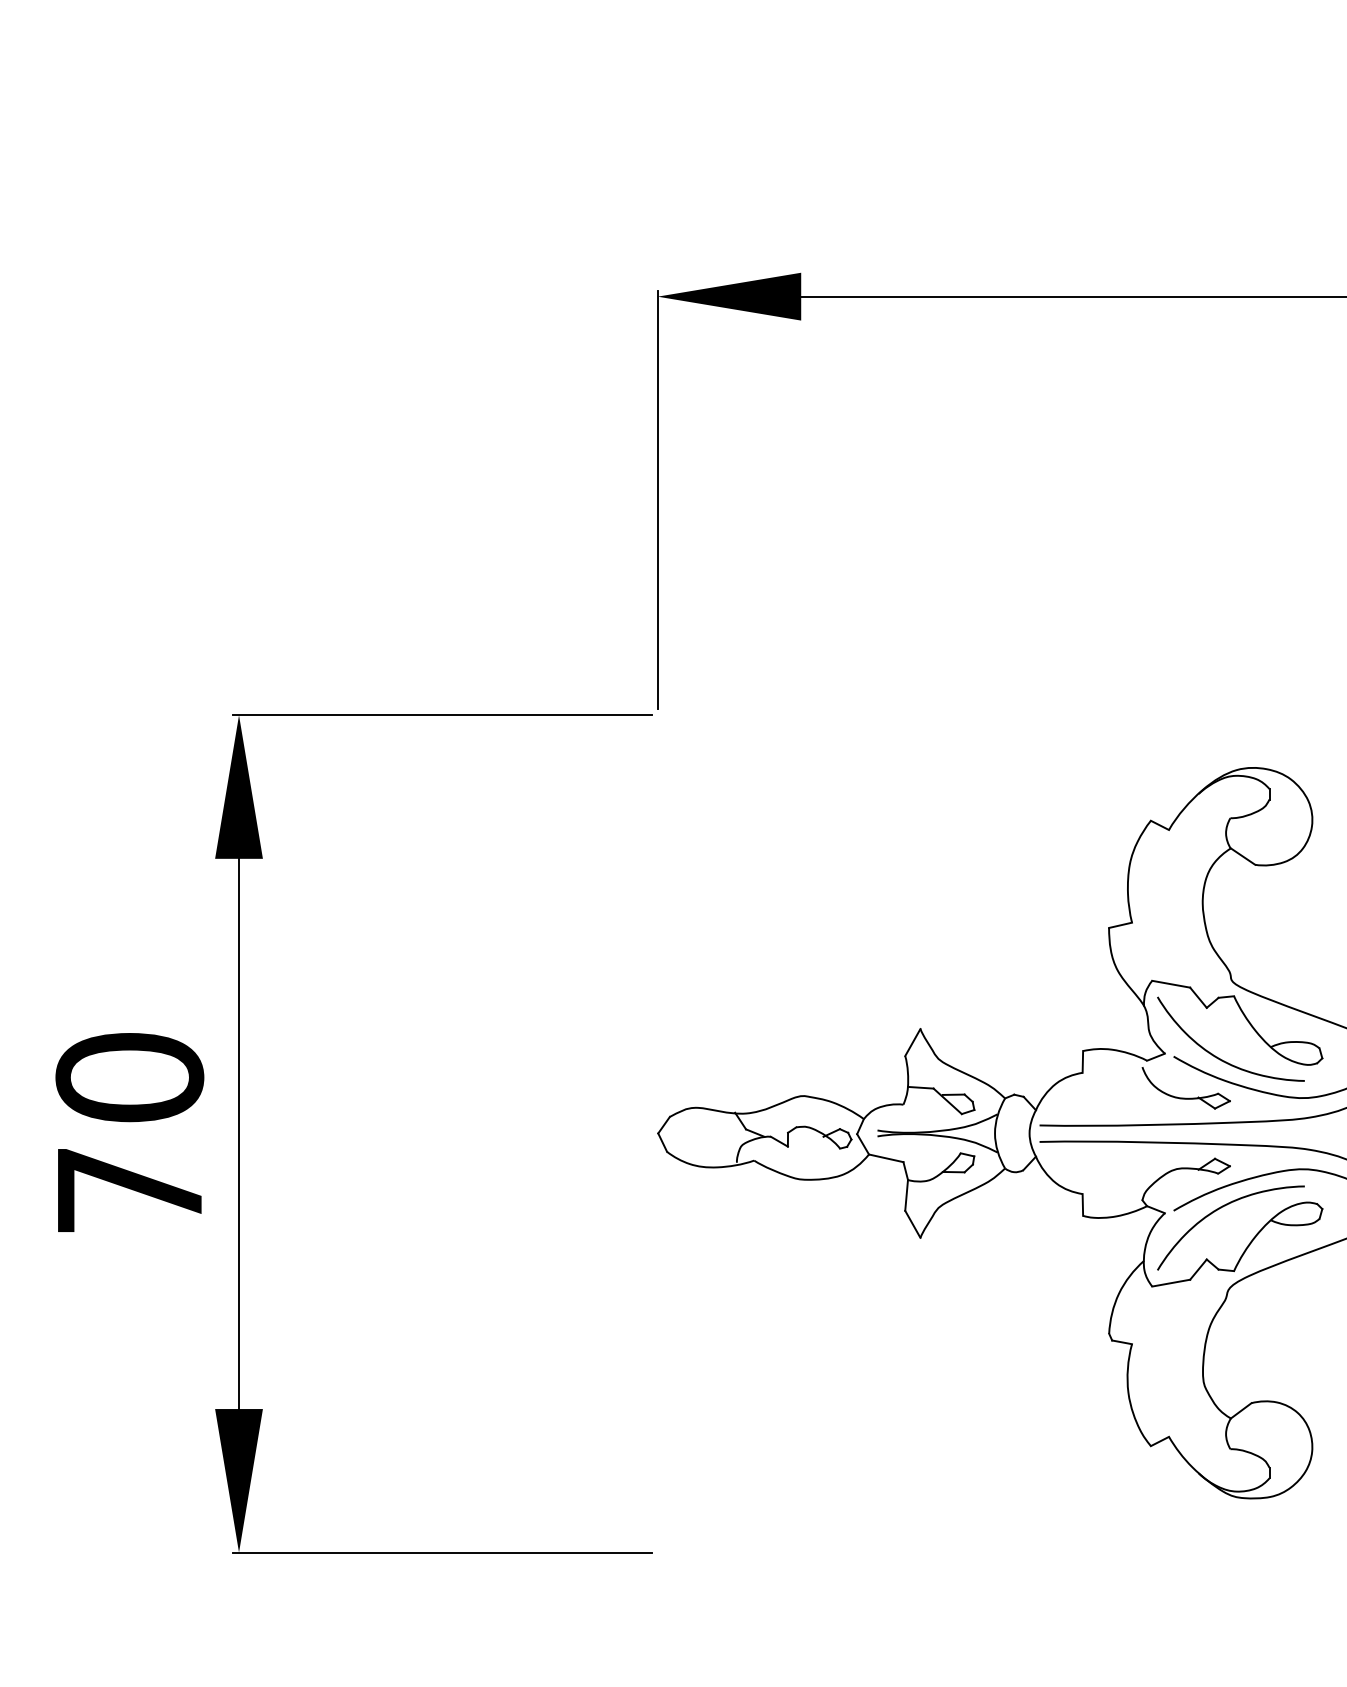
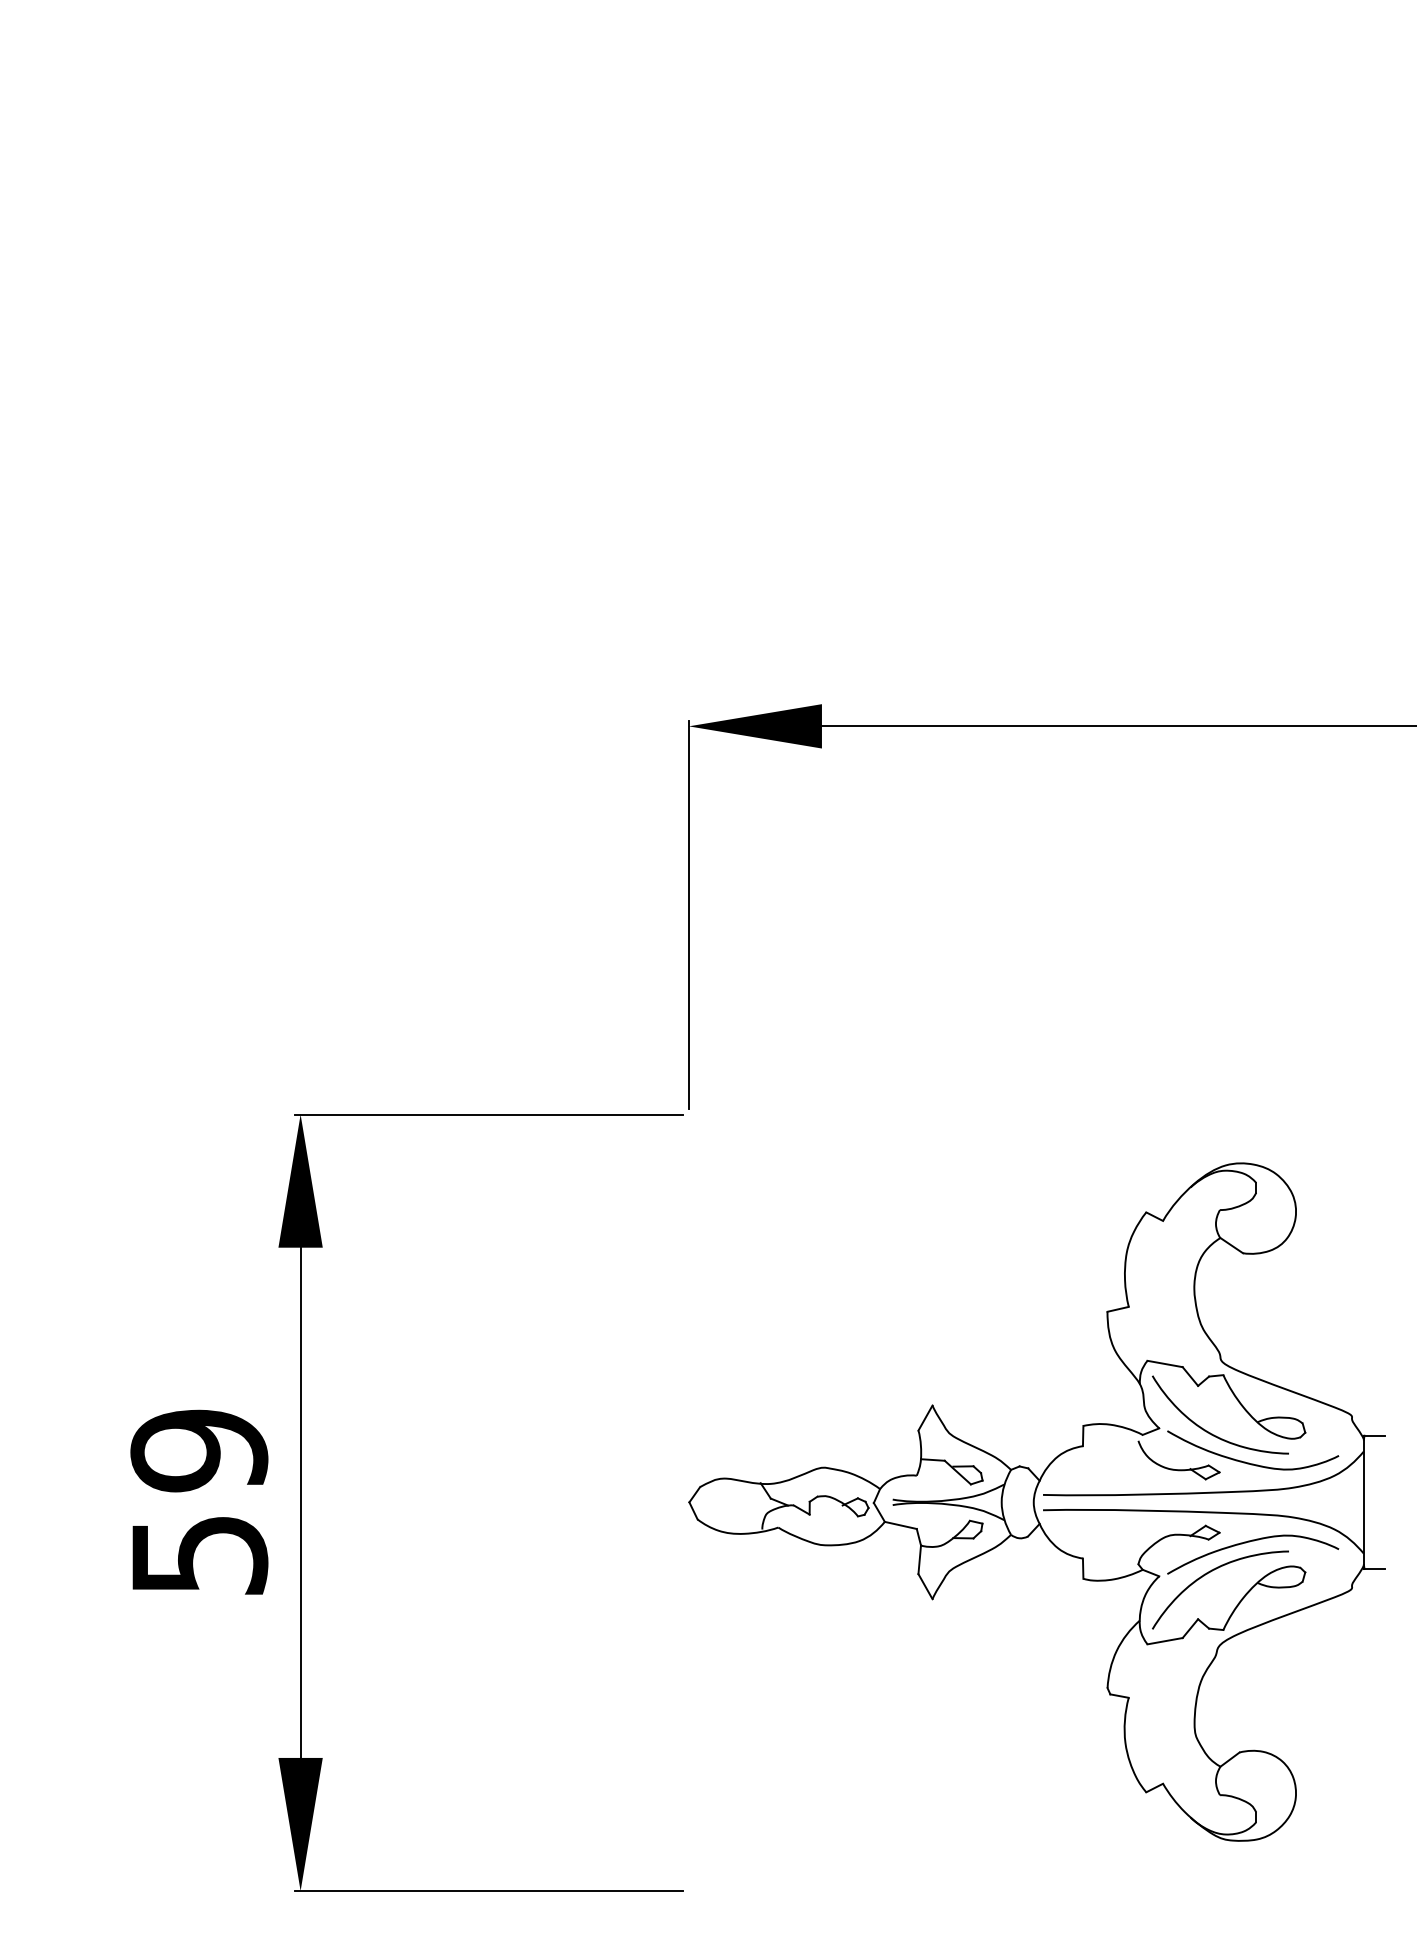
text: (129, 1132) -> (199, 1501), 70 -> 59

